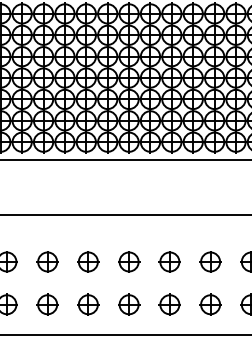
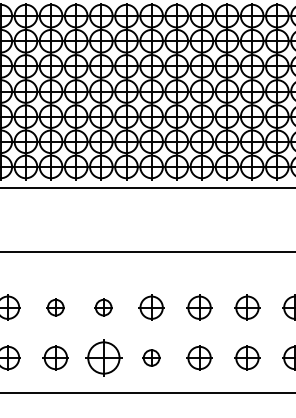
part: (47, 261) -> (55, 307), size x0.7
part: (88, 261) -> (103, 307), size x0.7
part: (88, 304) -> (103, 357), size x1.4
part: (128, 304) -> (151, 357), size x0.7

